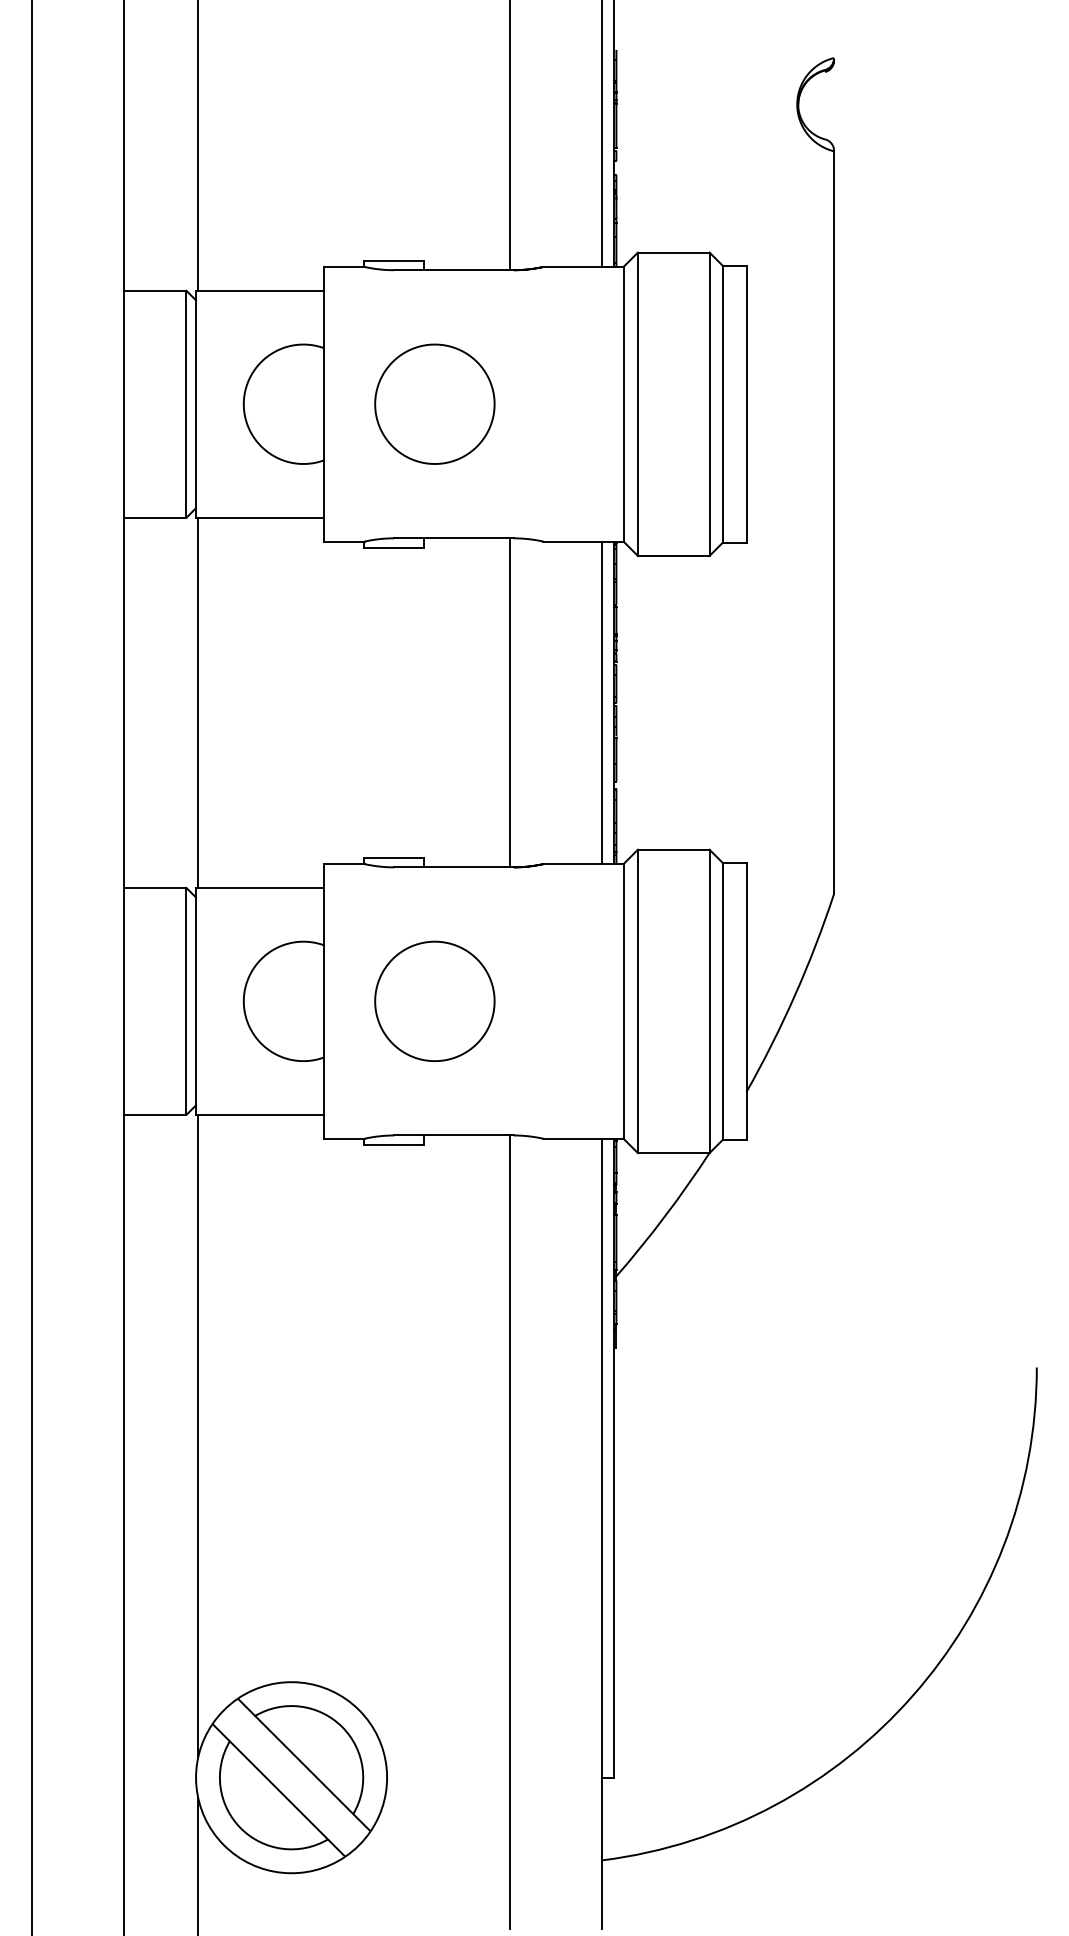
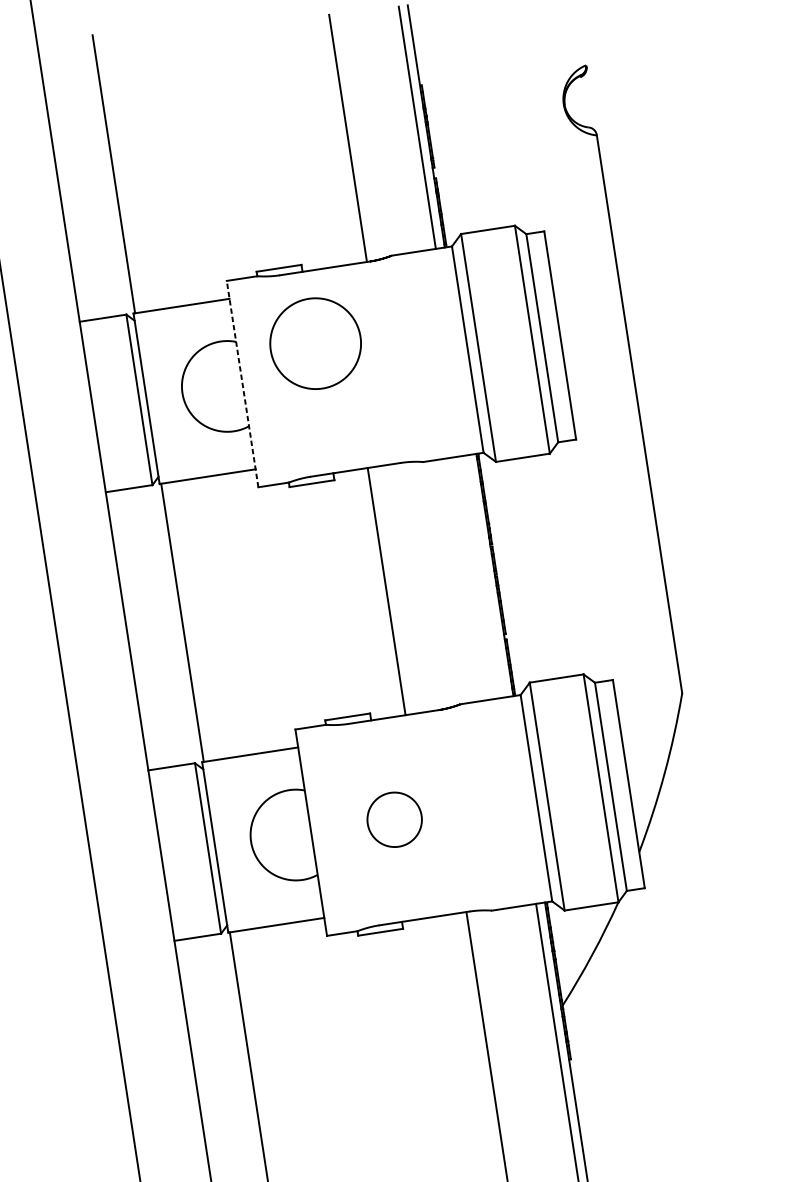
line: (323, 403) -> (242, 383), solid -> dashed
part: (434, 403) -> (315, 343), moved
line: (509, 702) -> (386, 591), moved
line: (602, 702) -> (486, 576), removed
part: (434, 1000) -> (394, 819), size x0.6

